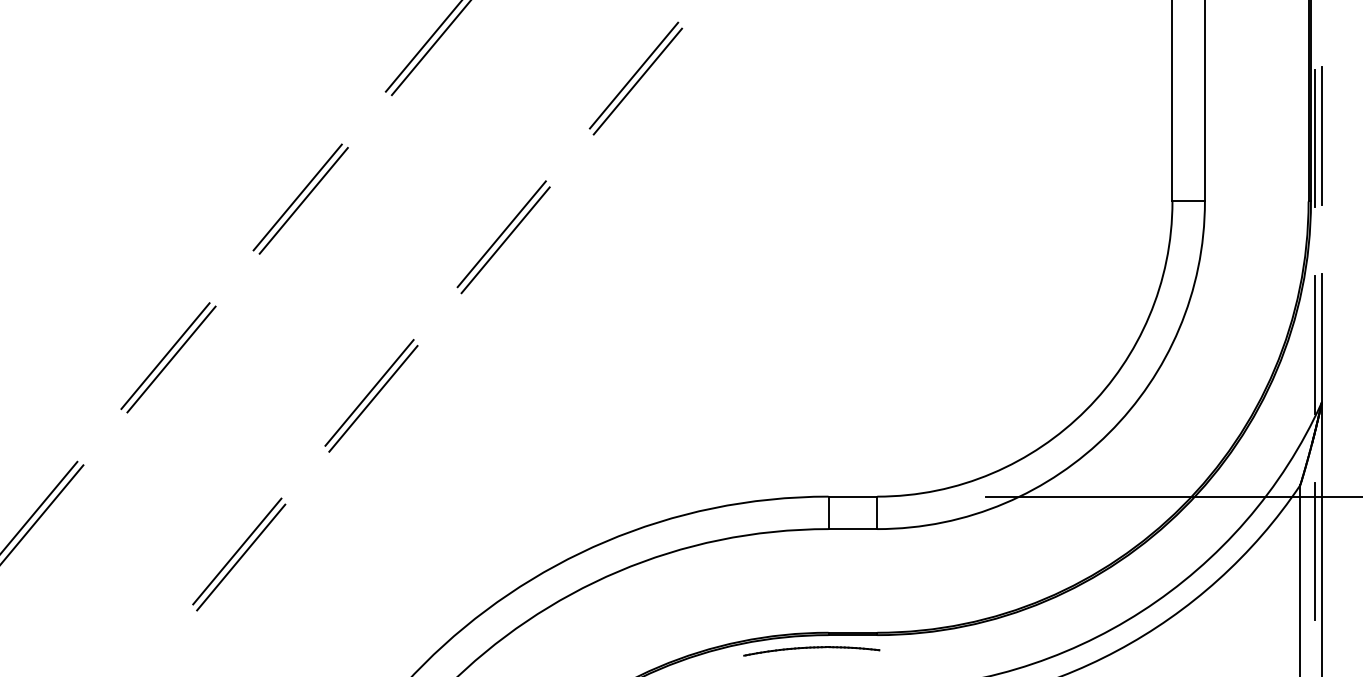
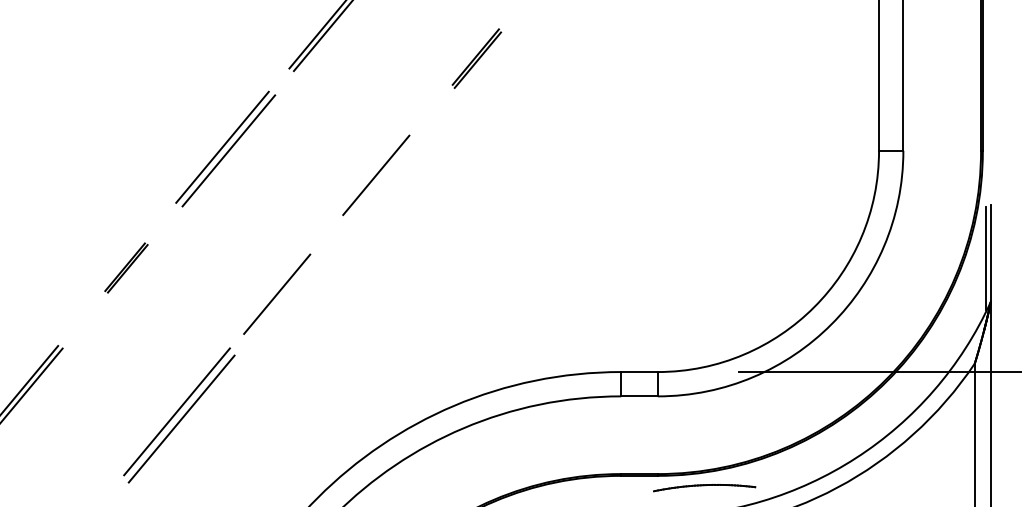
part: (635, 78) -> (476, 58), size x0.7
line: (1321, 136) -> (990, 102), removed
line: (1314, 138) -> (985, 103), removed
part: (300, 198) -> (225, 148), size x1.4
line: (505, 240) -> (379, 180), removed
part: (168, 357) -> (126, 267), size x0.6
line: (373, 398) -> (280, 298), removed
line: (1314, 551) -> (985, 413), removed
part: (239, 554) -> (179, 415), size x1.6
part: (811, 651) -> (704, 488), moved

